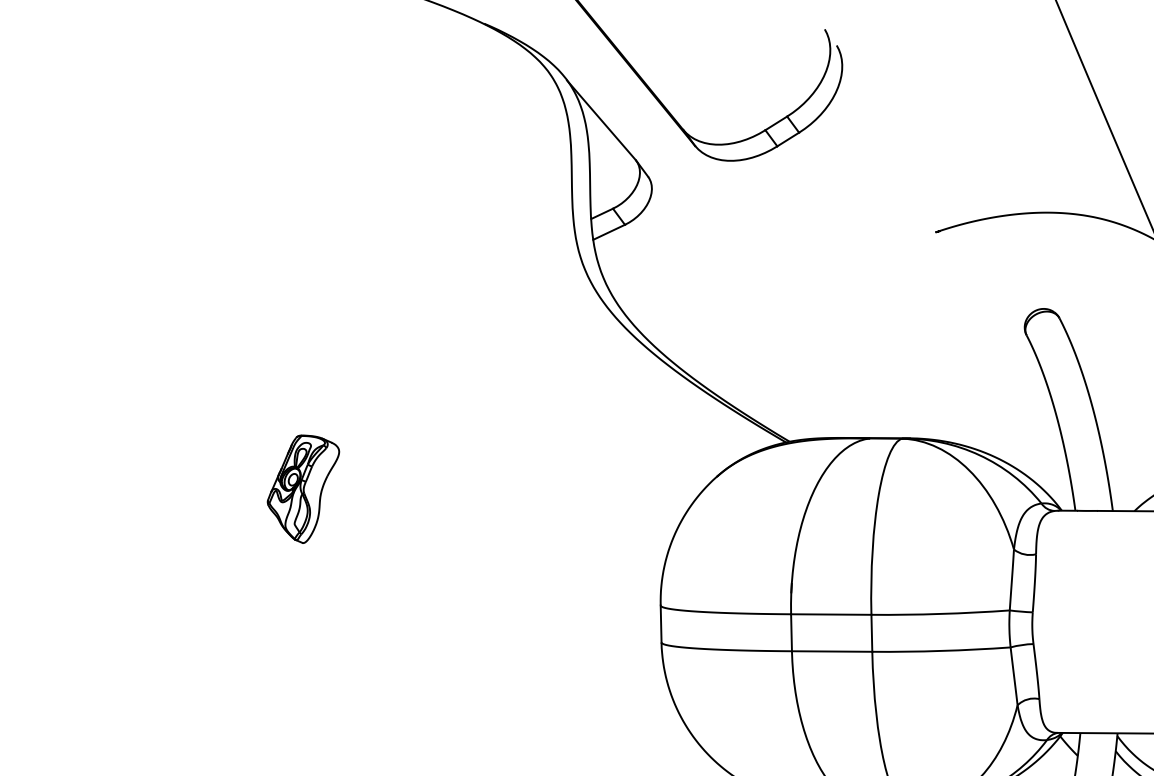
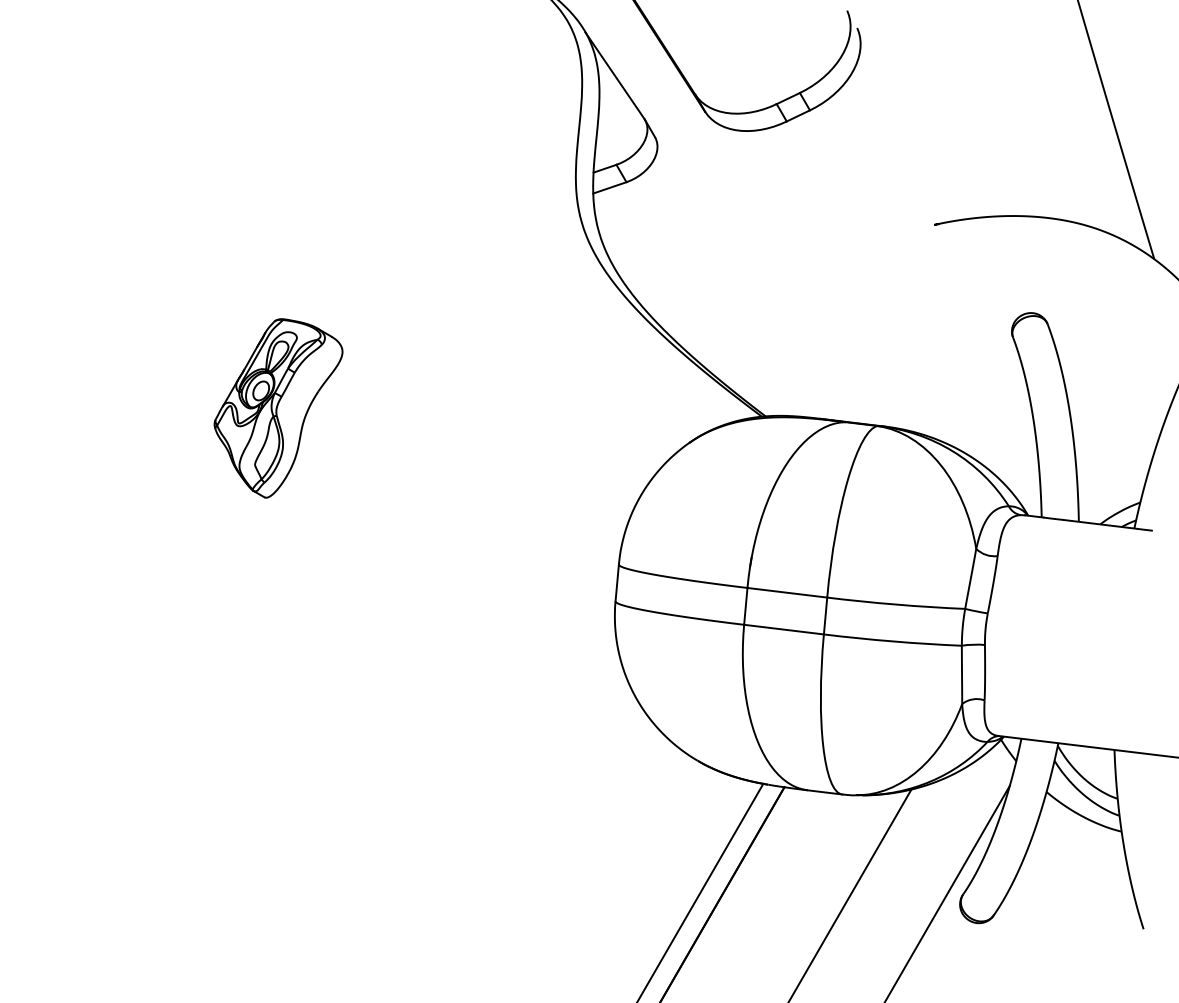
part: (304, 489) -> (278, 408), size x1.67

